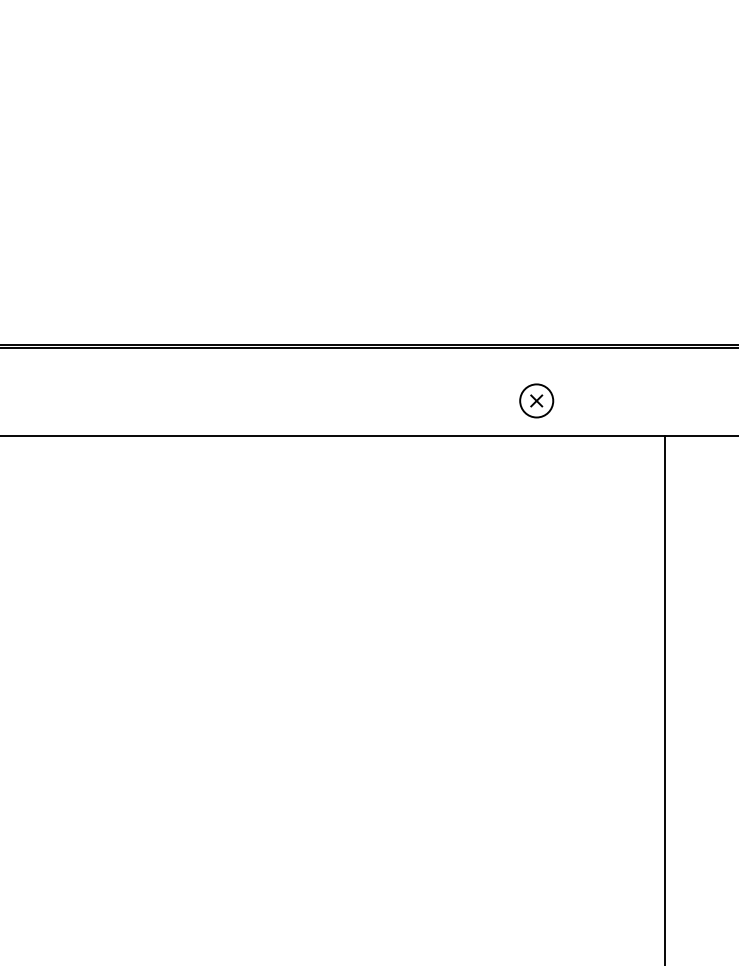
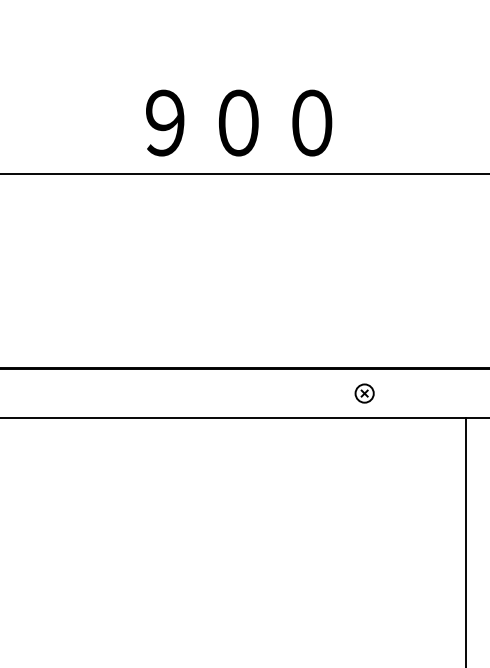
part: (536, 400) -> (364, 393), moved

